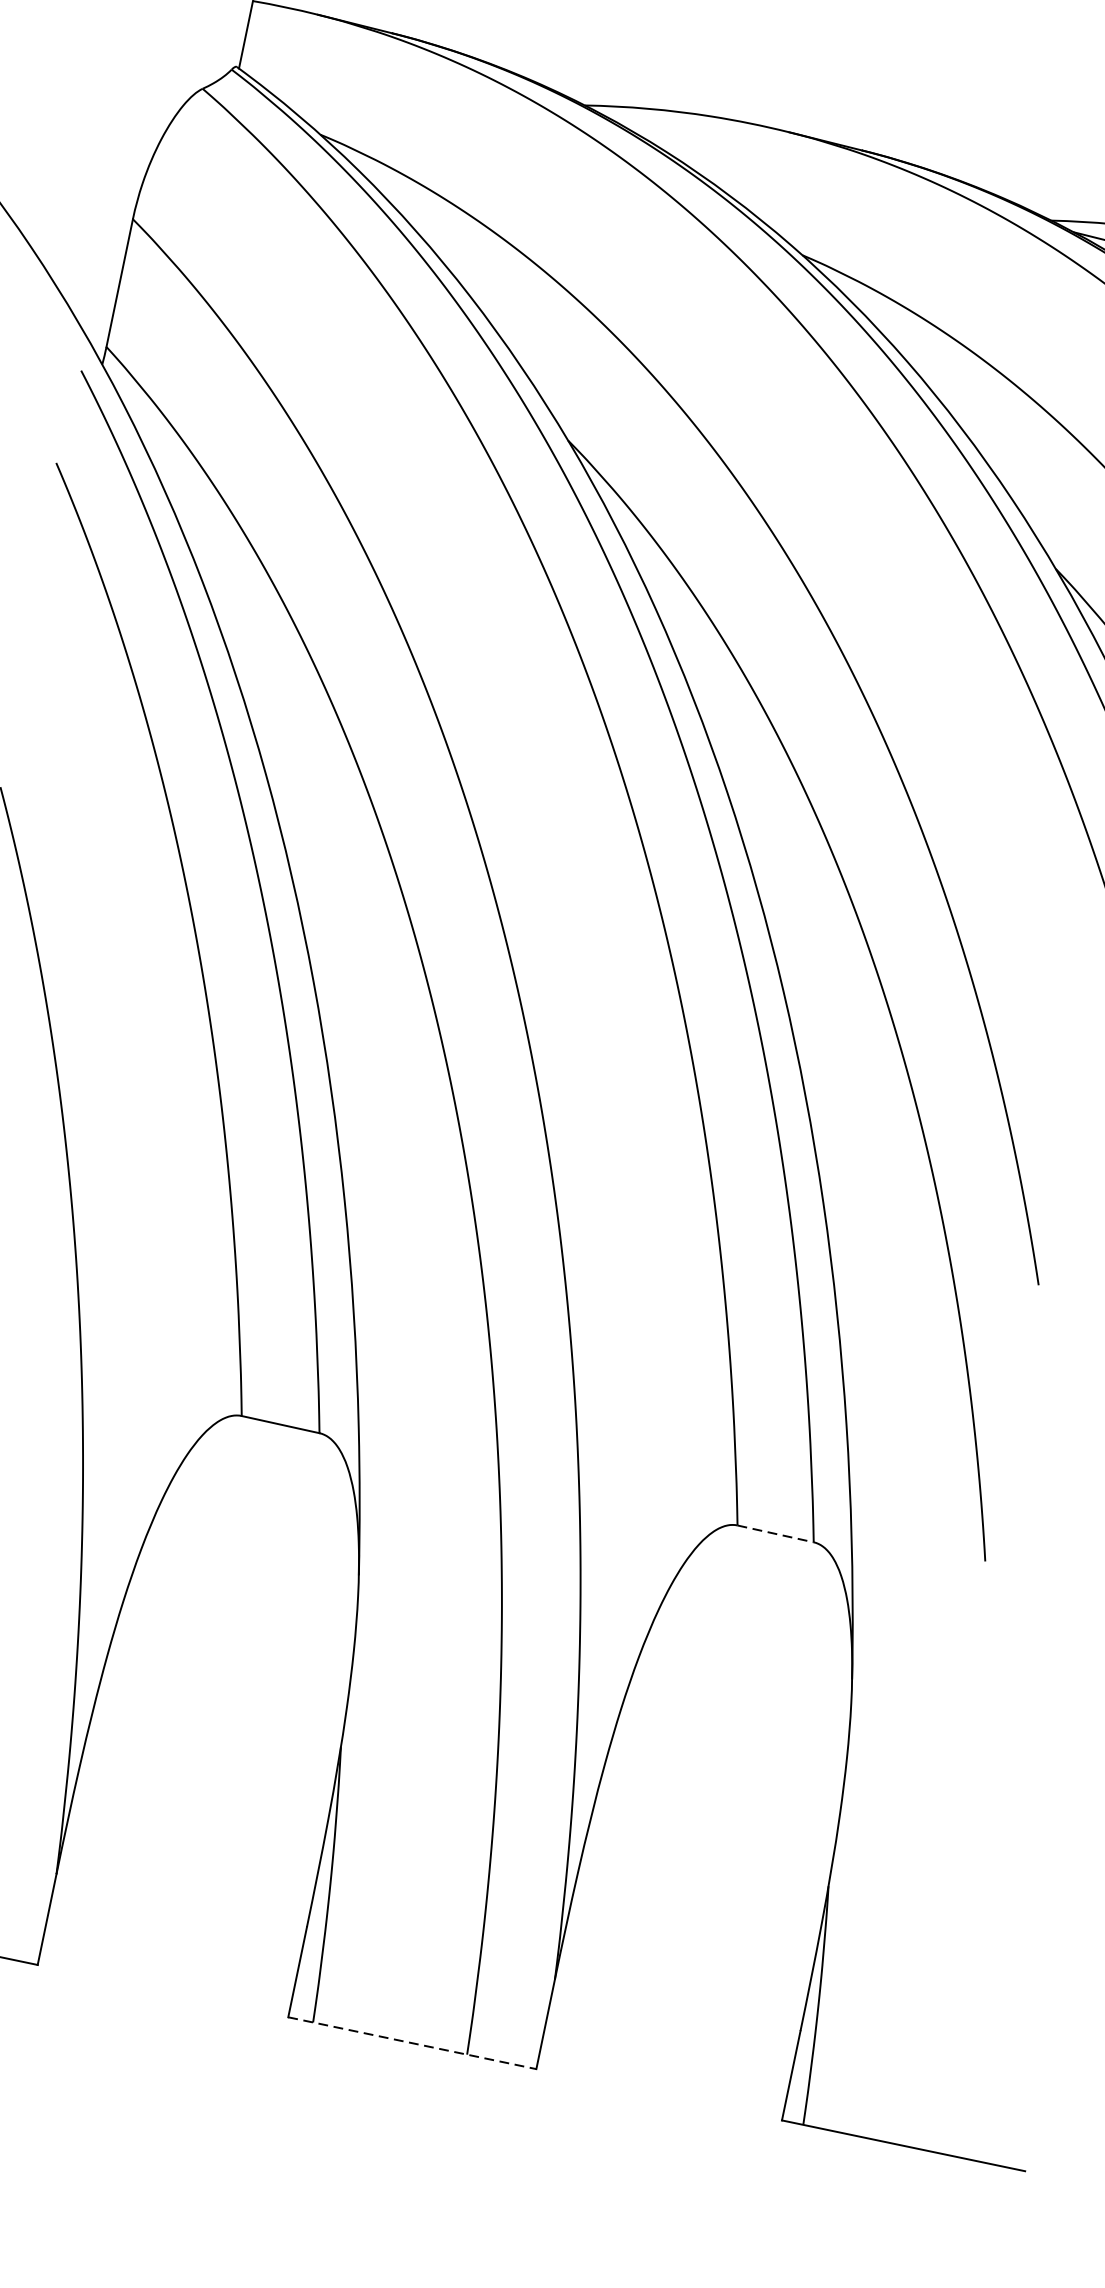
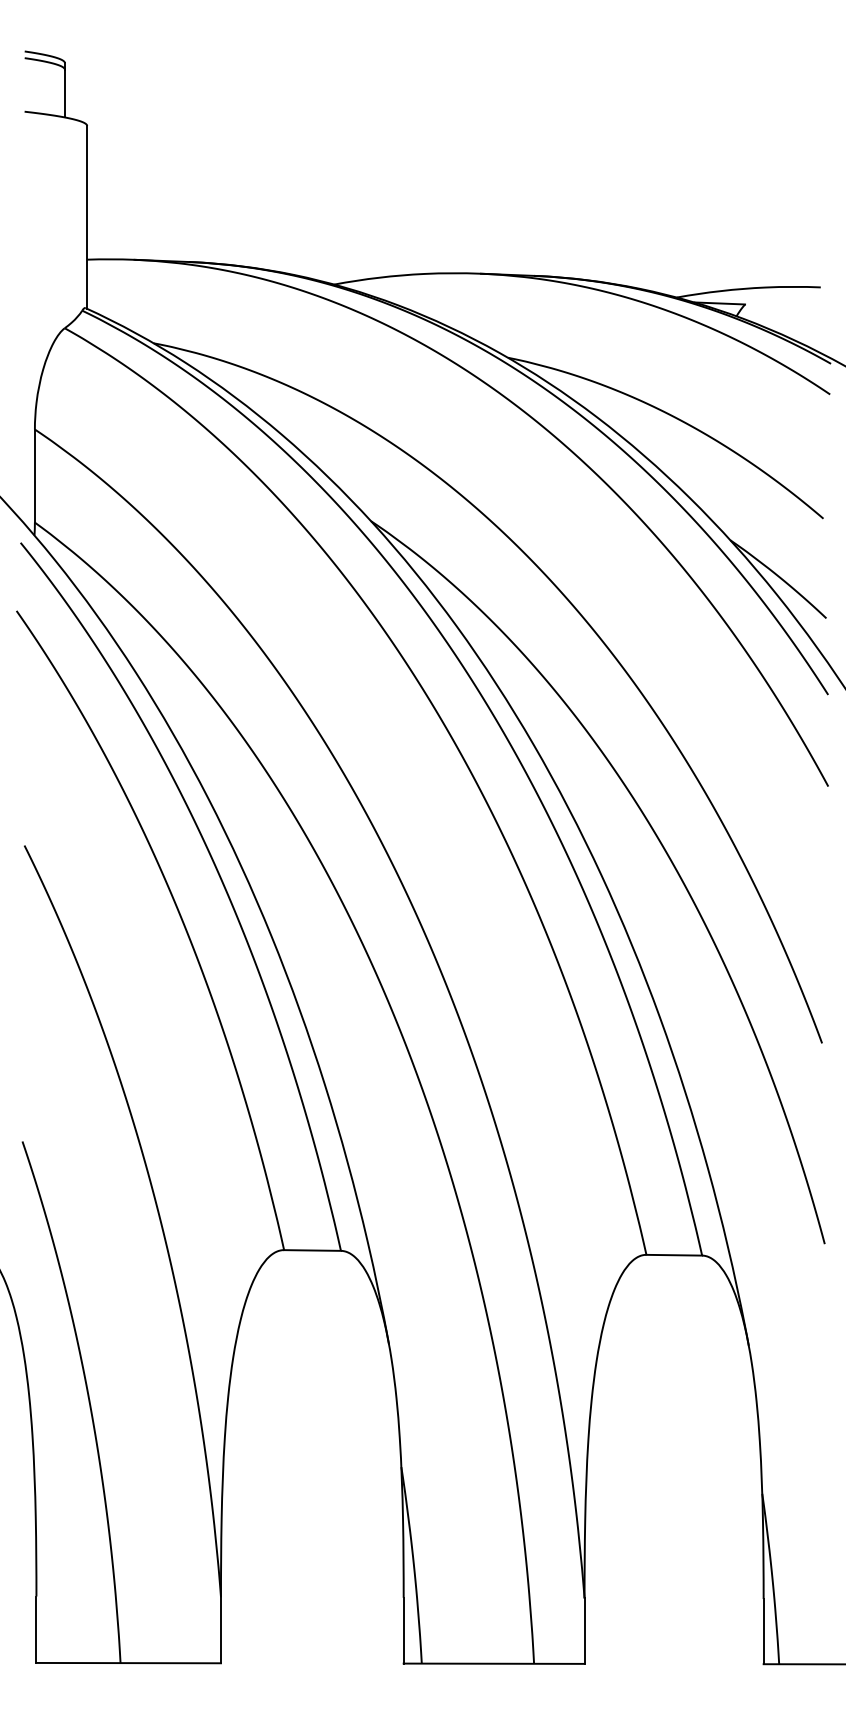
line: (775, 1534) -> (674, 1255), dashed -> solid
line: (412, 2042) -> (494, 1663), dashed -> solid

